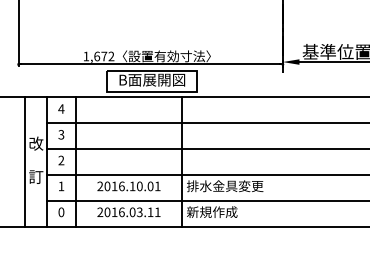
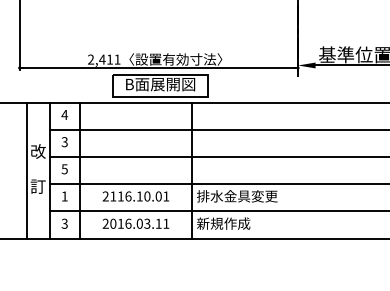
text: (99, 56) -> (104, 59), 1,672 -> 2,411
text: (61, 160) -> (64, 169), 2 -> 5
text: (107, 186) -> (113, 196), 2016.10.01 -> 2116.10.01
text: (61, 212) -> (64, 223), 0 -> 3

